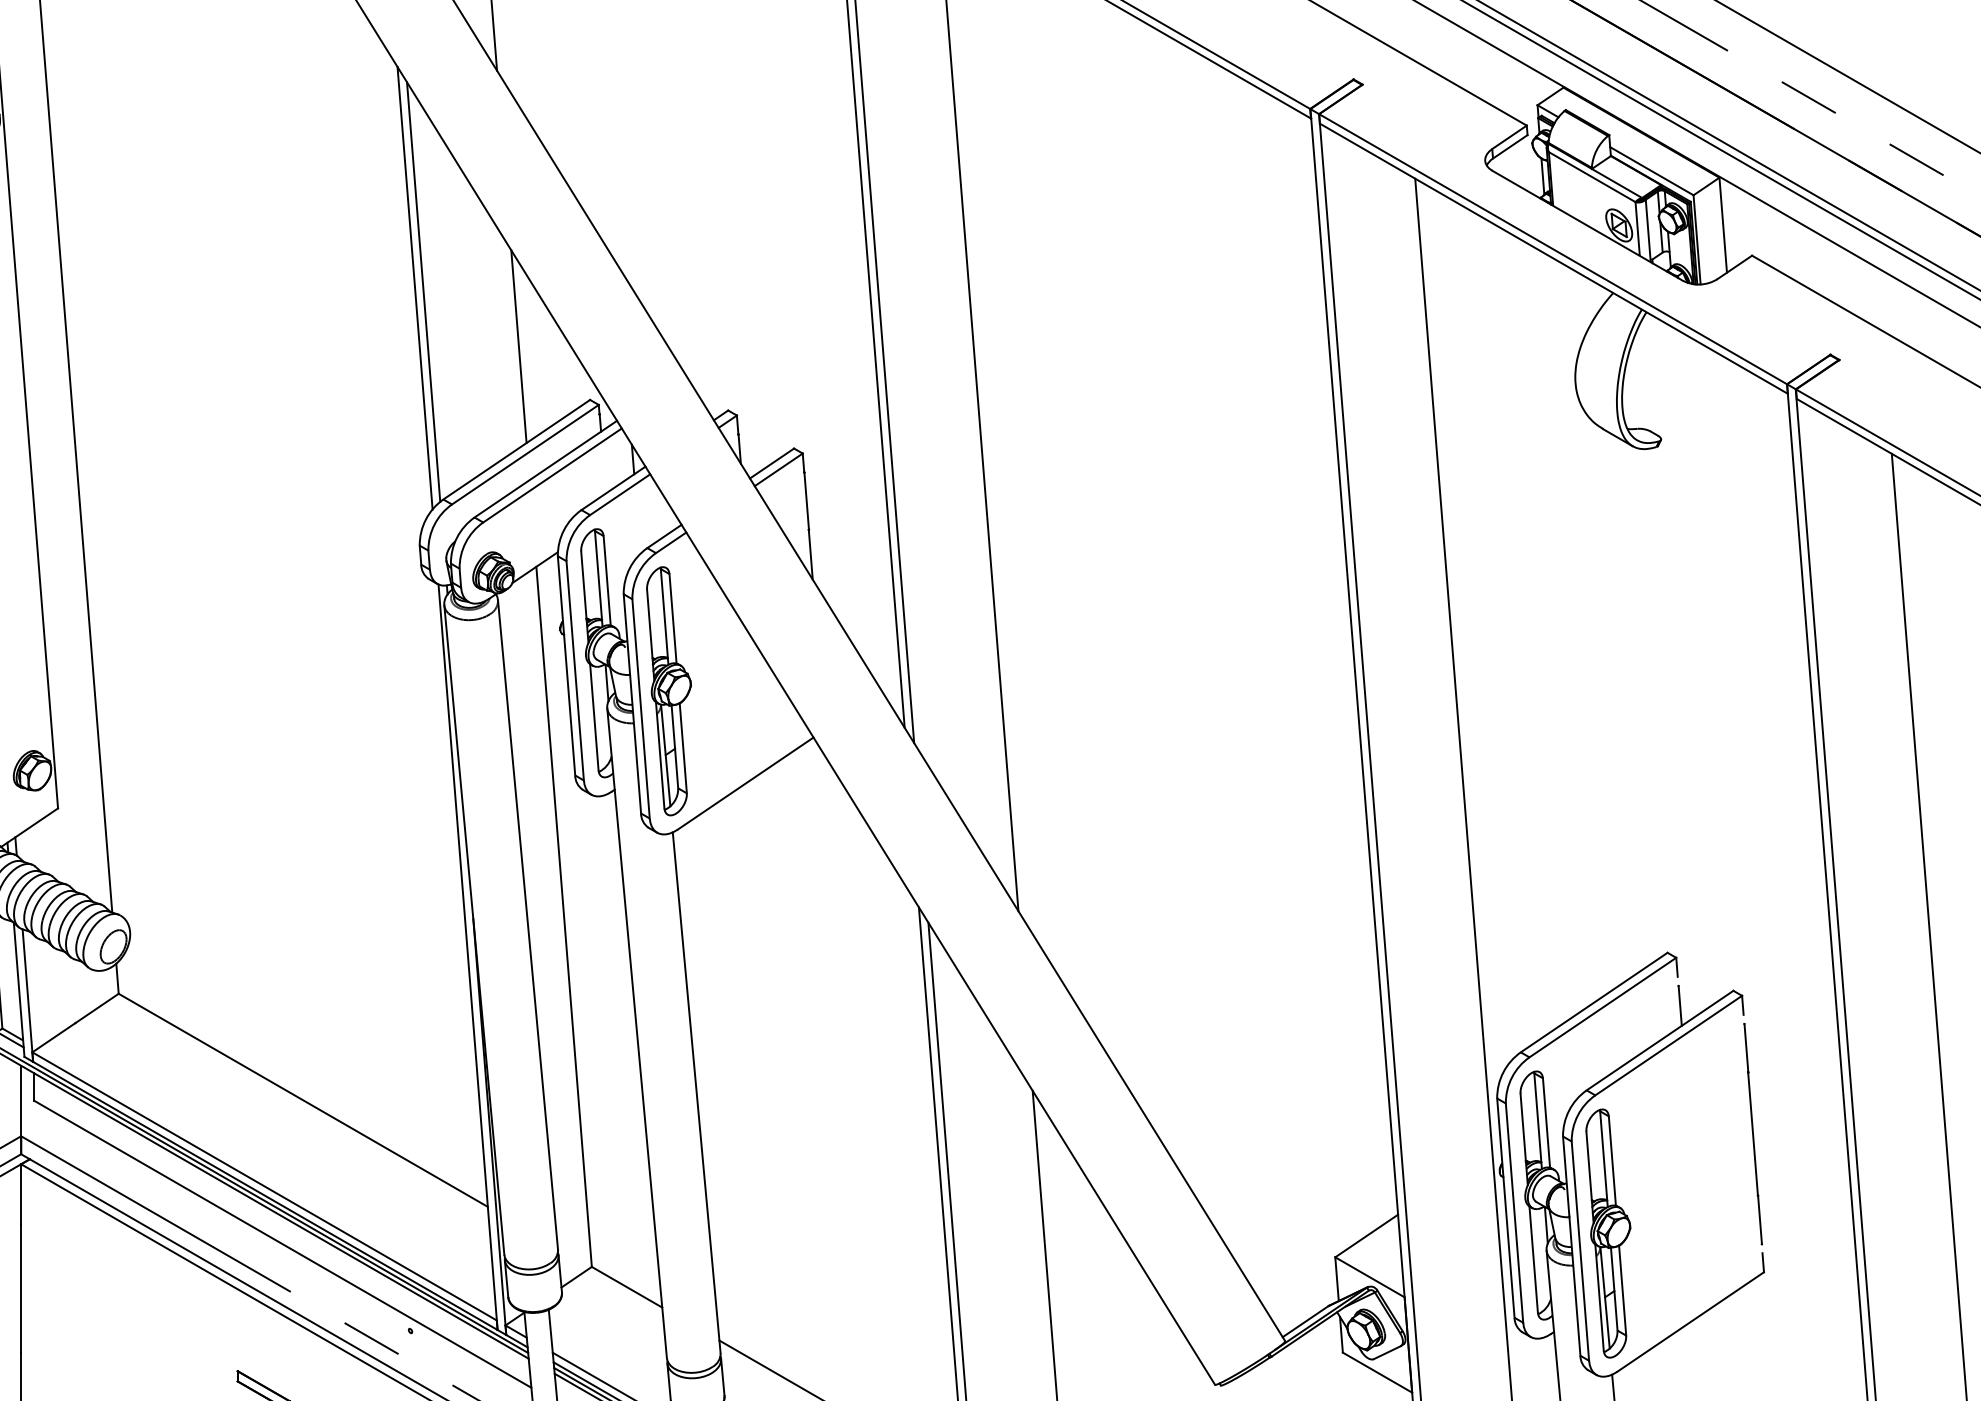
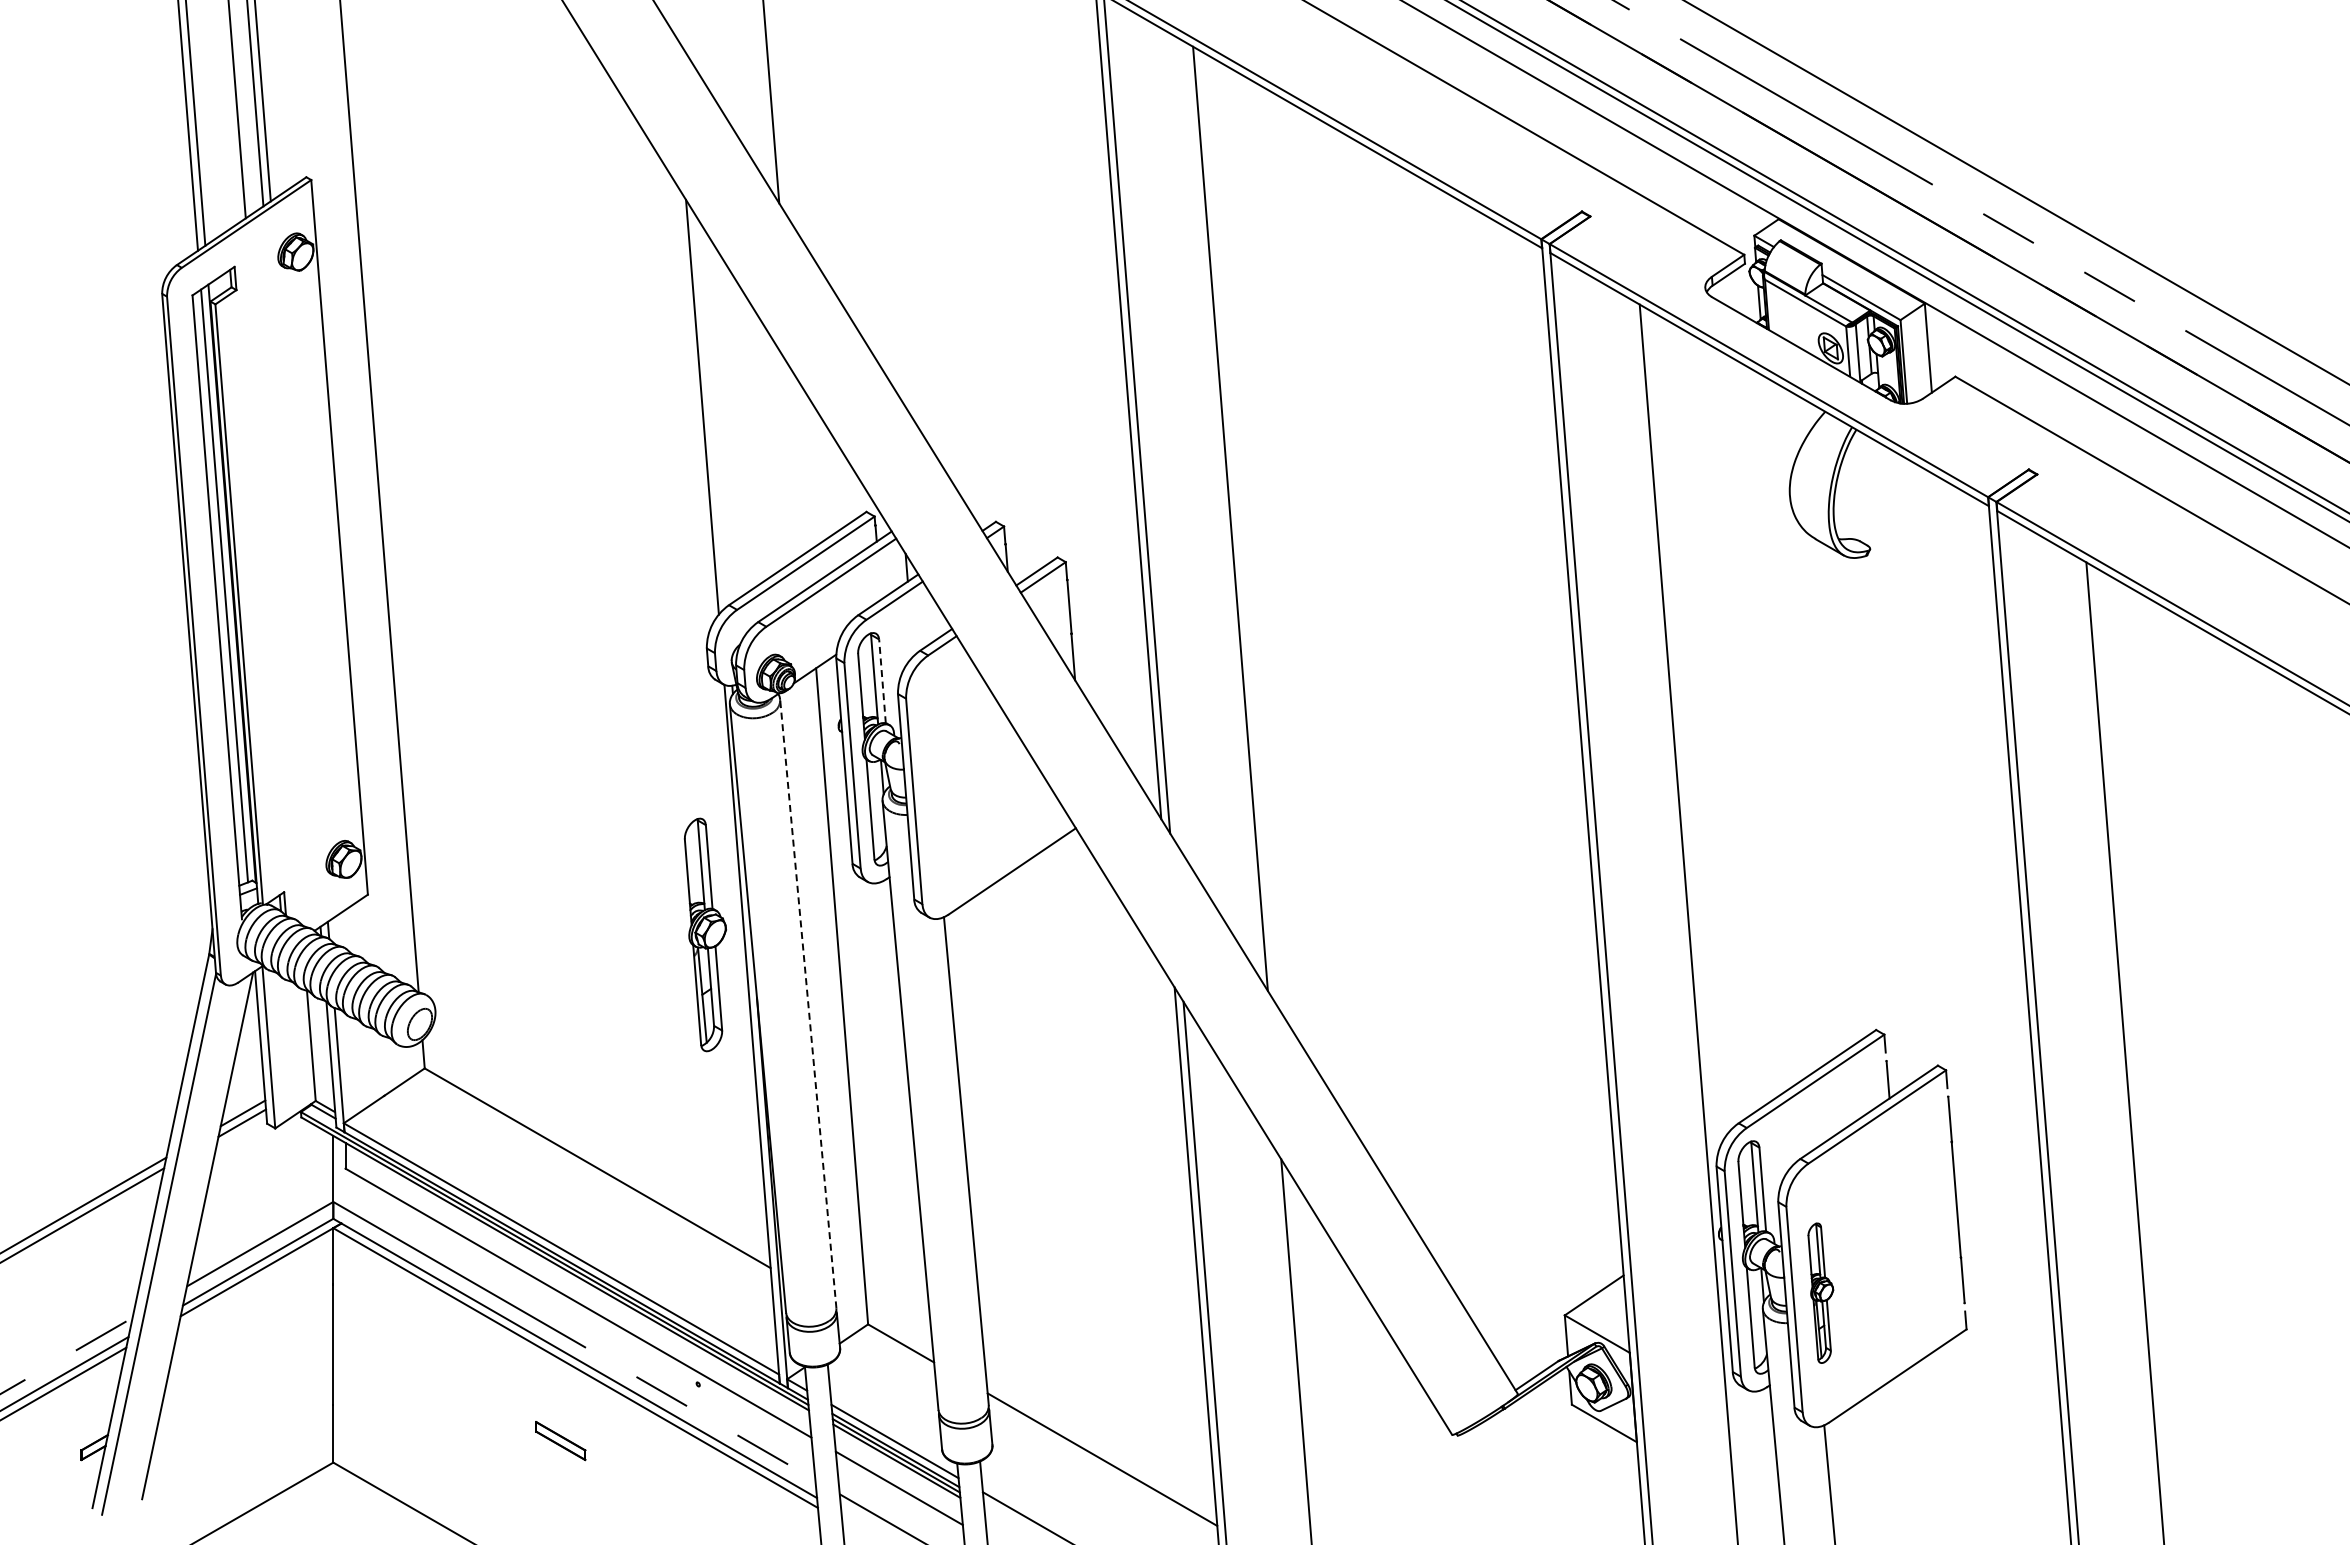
line: (423, 291) -> (710, 410), removed
line: (518, 346) -> (799, 461), removed
line: (607, 579) -> (882, 680), solid -> dashed
part: (668, 690) -> (704, 934), moved
line: (528, 925) -> (808, 1004), solid -> dashed
part: (1608, 1233) -> (1820, 1293), size x0.6

